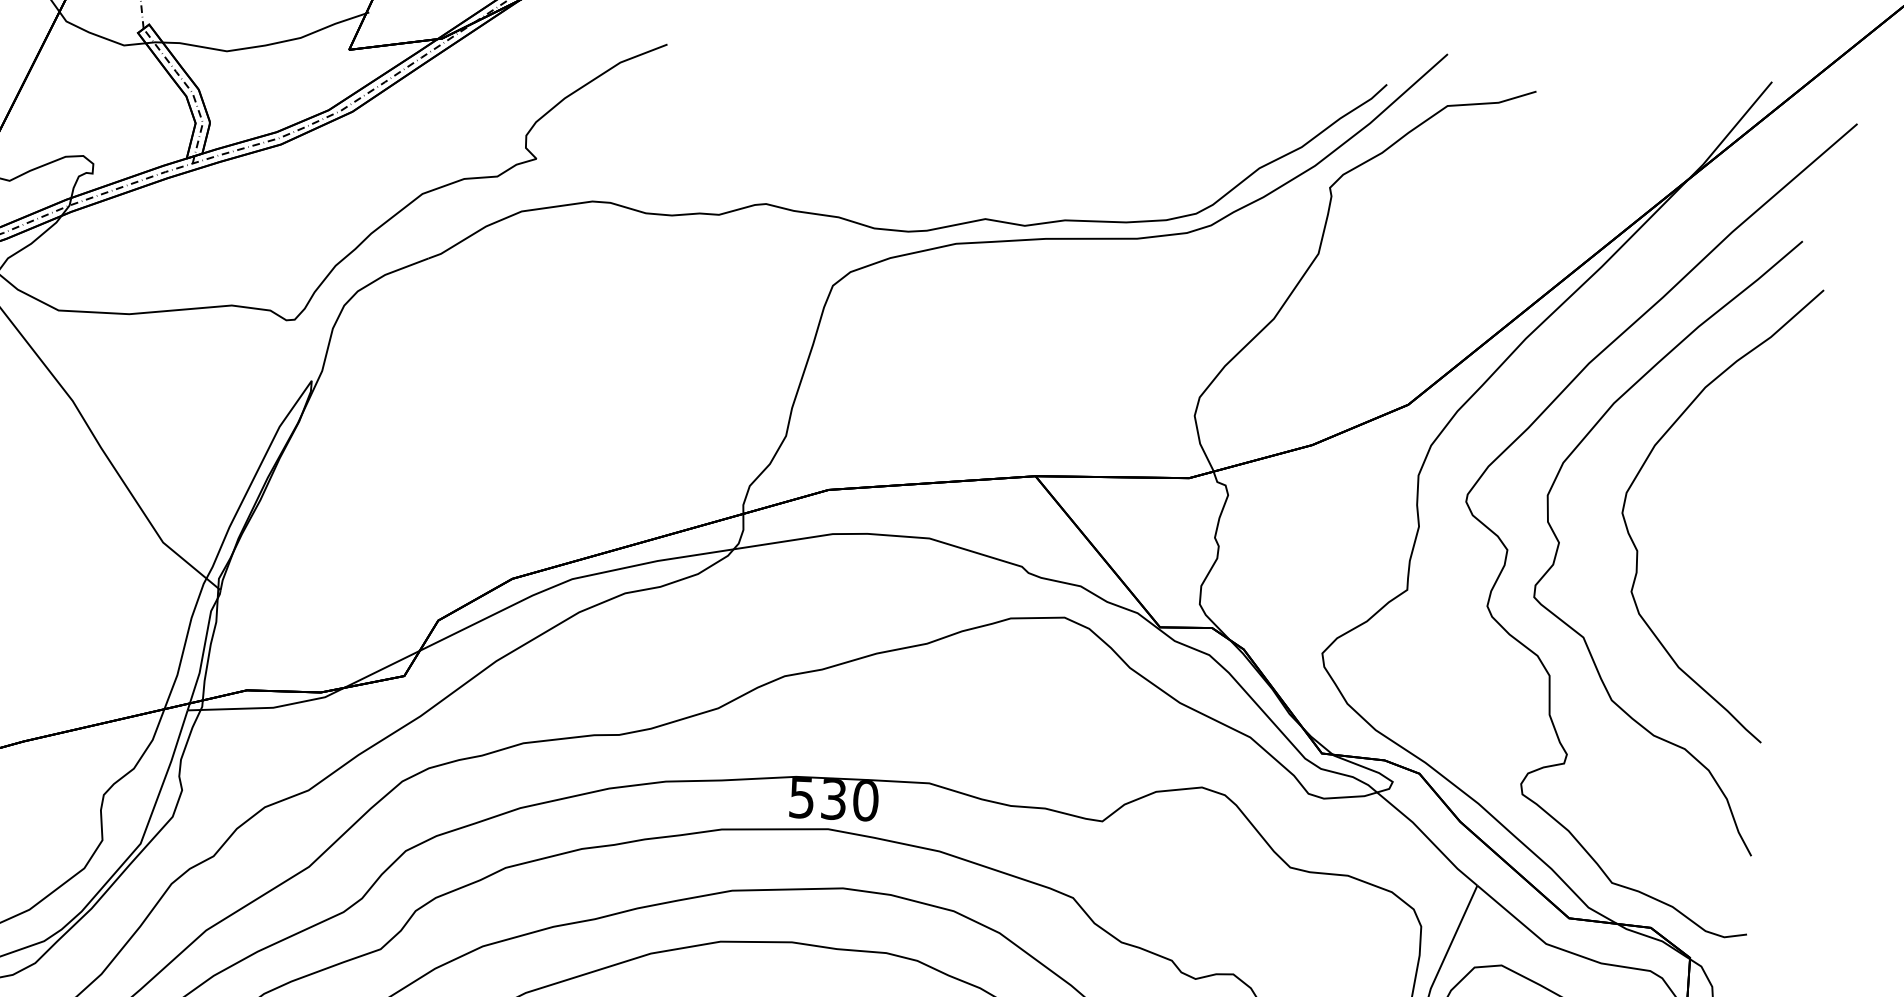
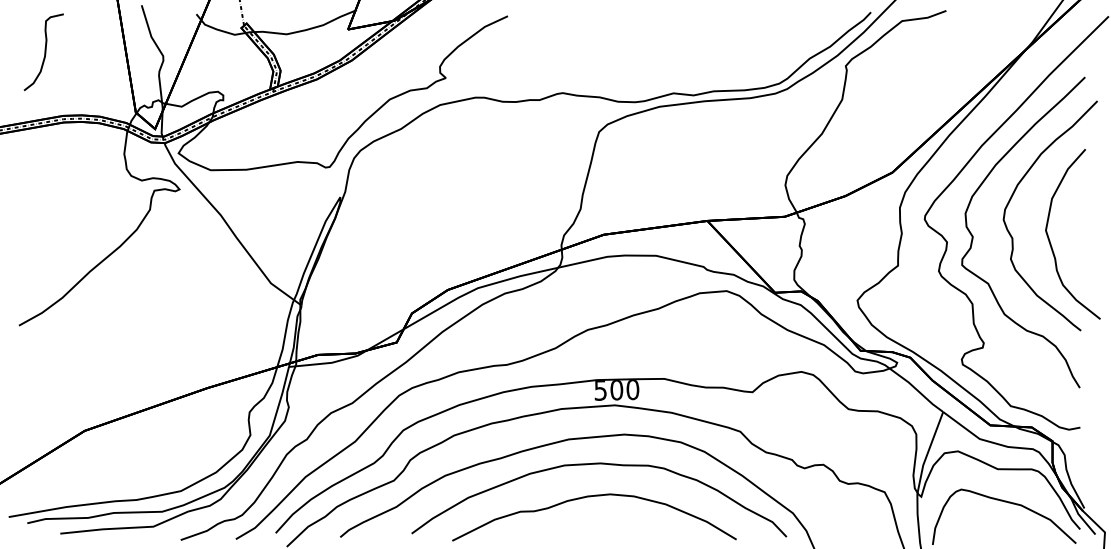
curve: (1712, 560) -> (1050, 240), added
text: (833, 800) -> (616, 390), 530 -> 500

